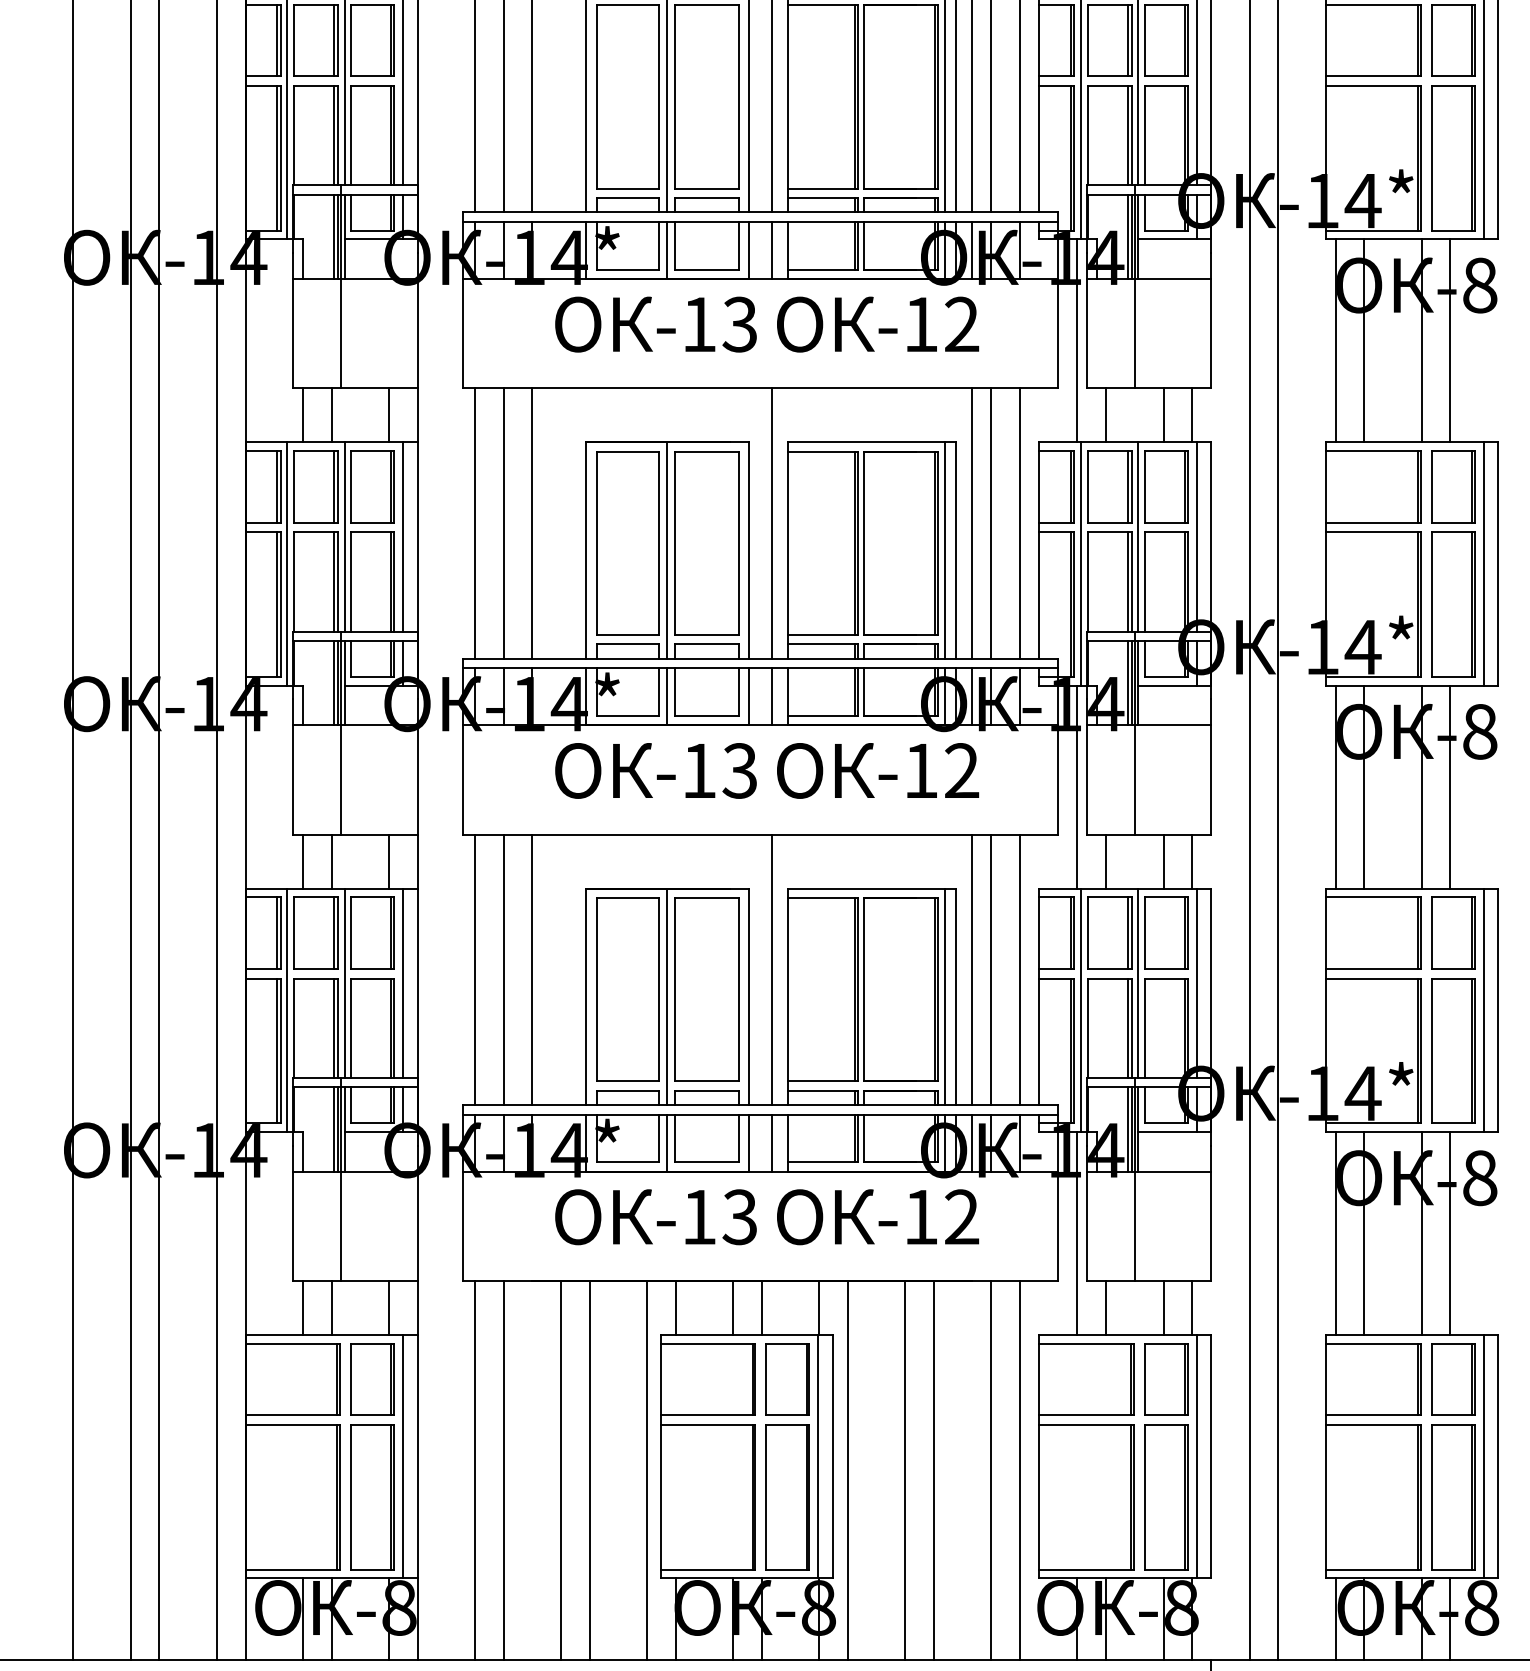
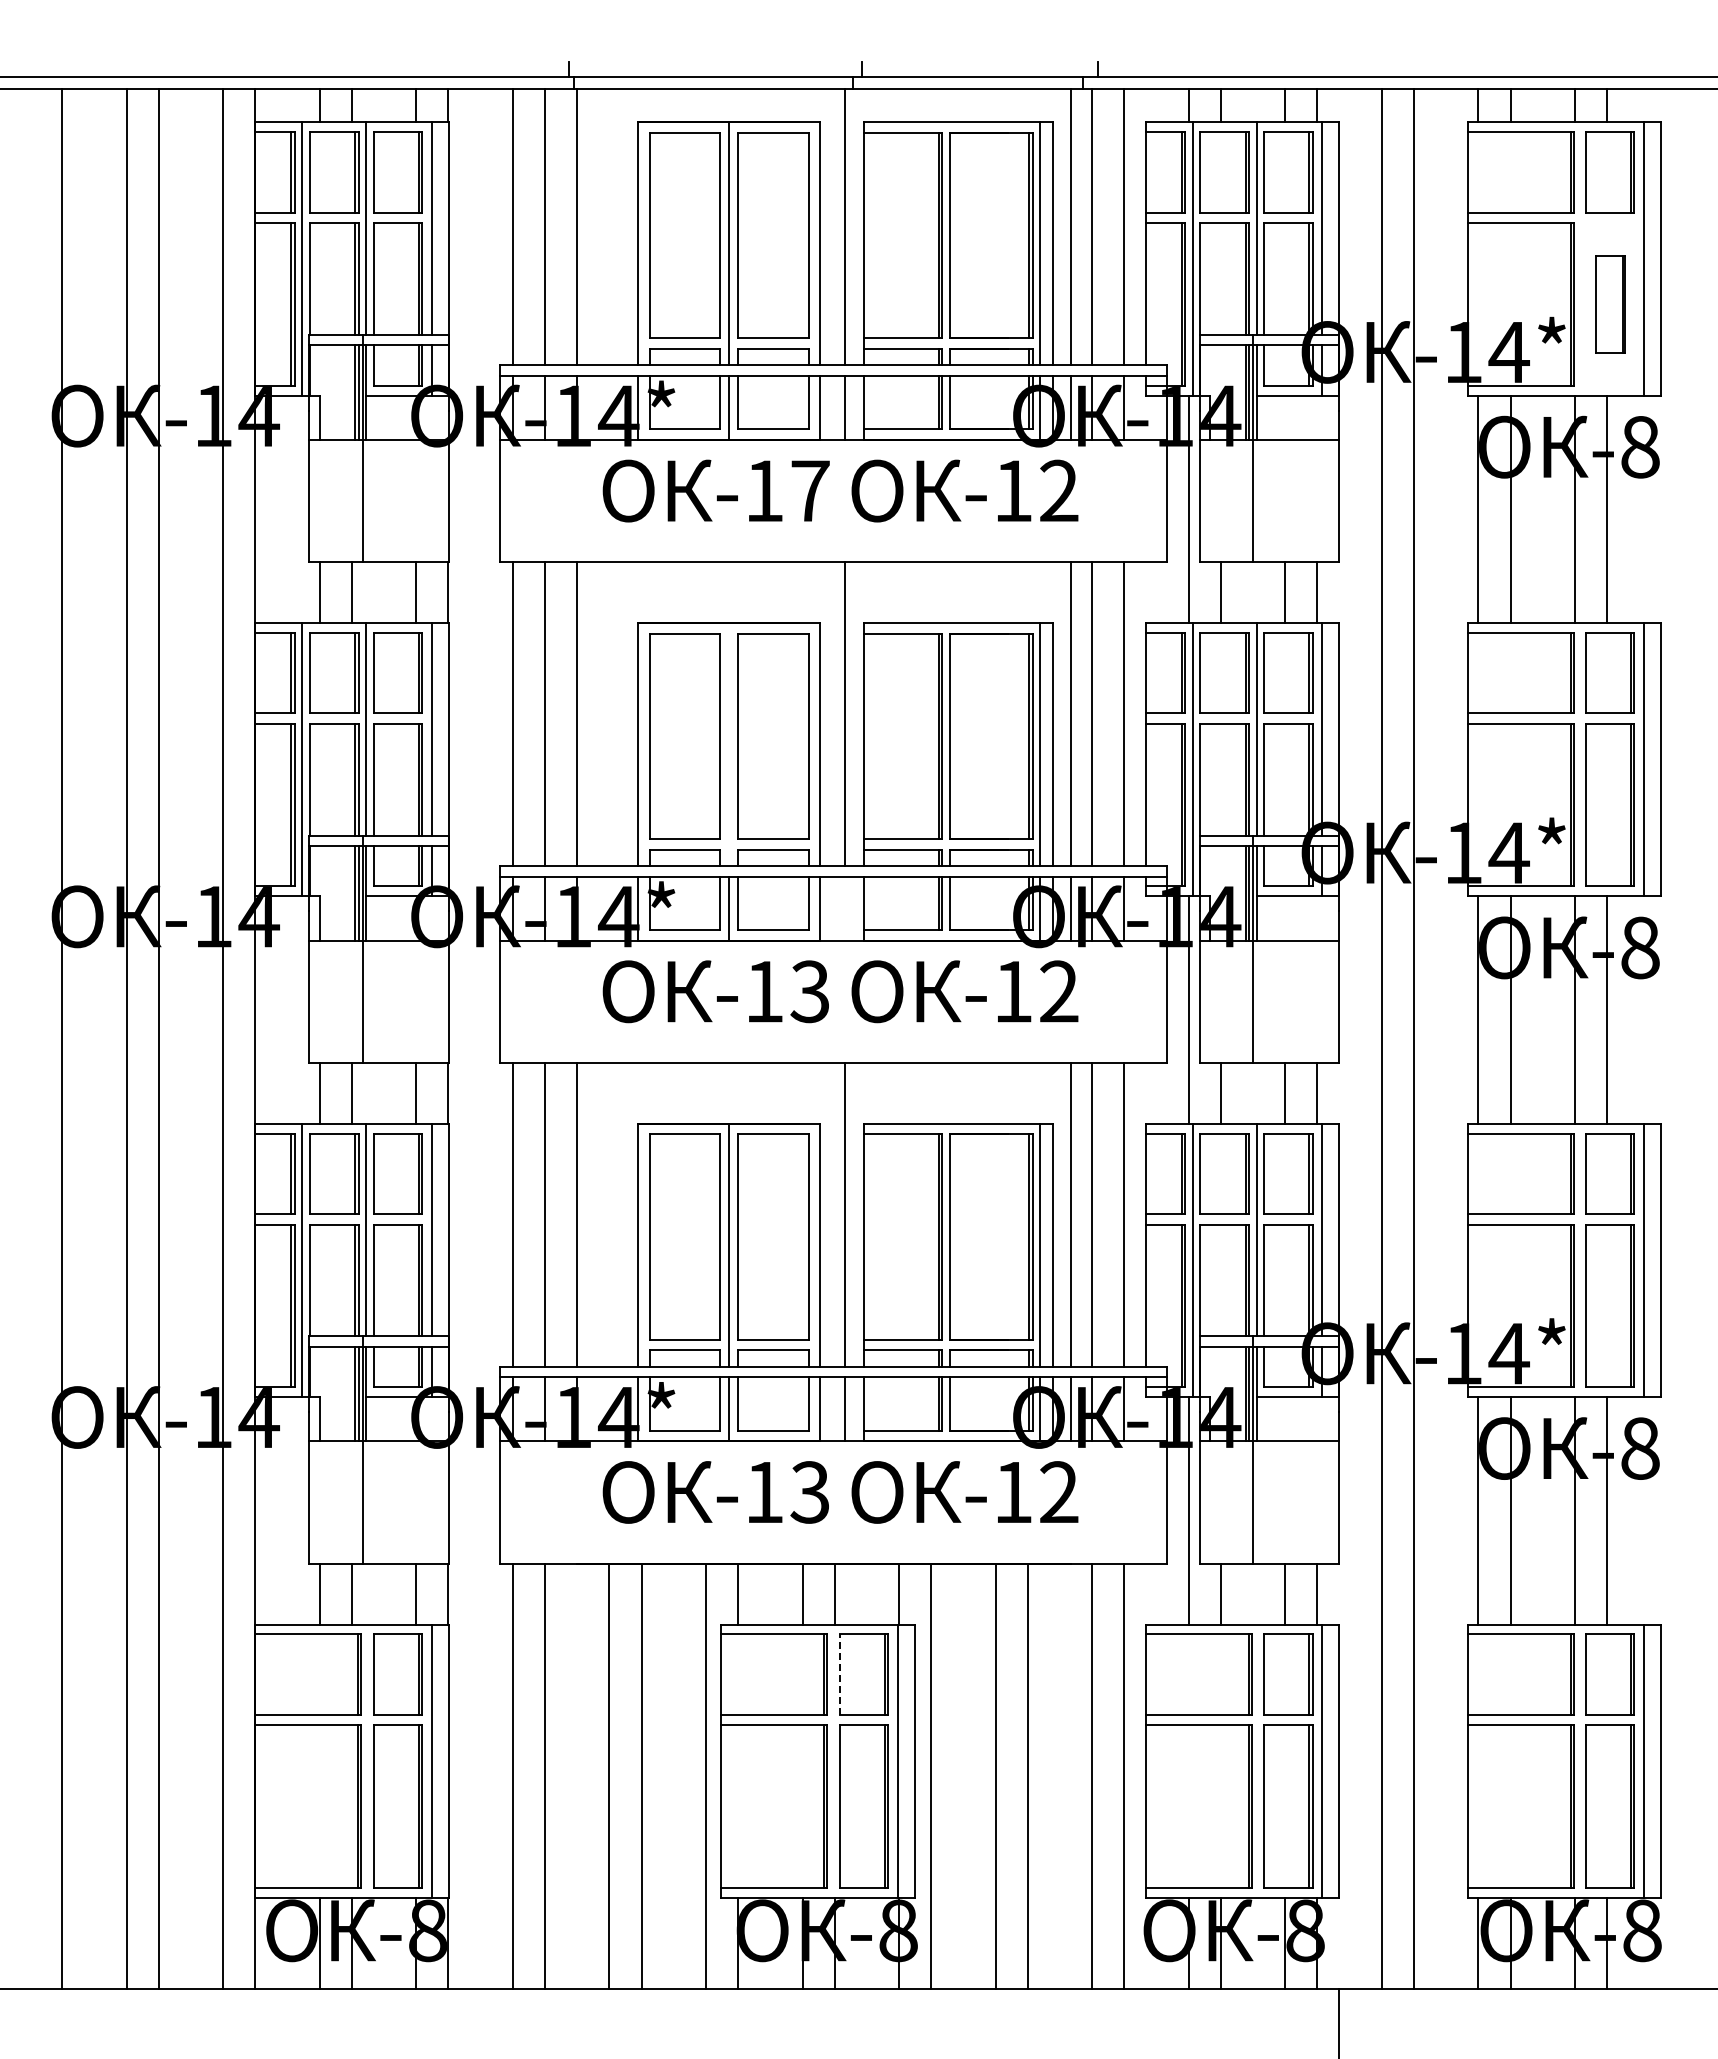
part: (1452, 158) -> (1609, 304), size x0.6
text: (739, 324) -> (809, 490), -13 -> -17
line: (667, 550) -> (728, 744), removed
line: (771, 696) -> (845, 908), removed
line: (766, 1379) -> (839, 1674), solid -> dashed

